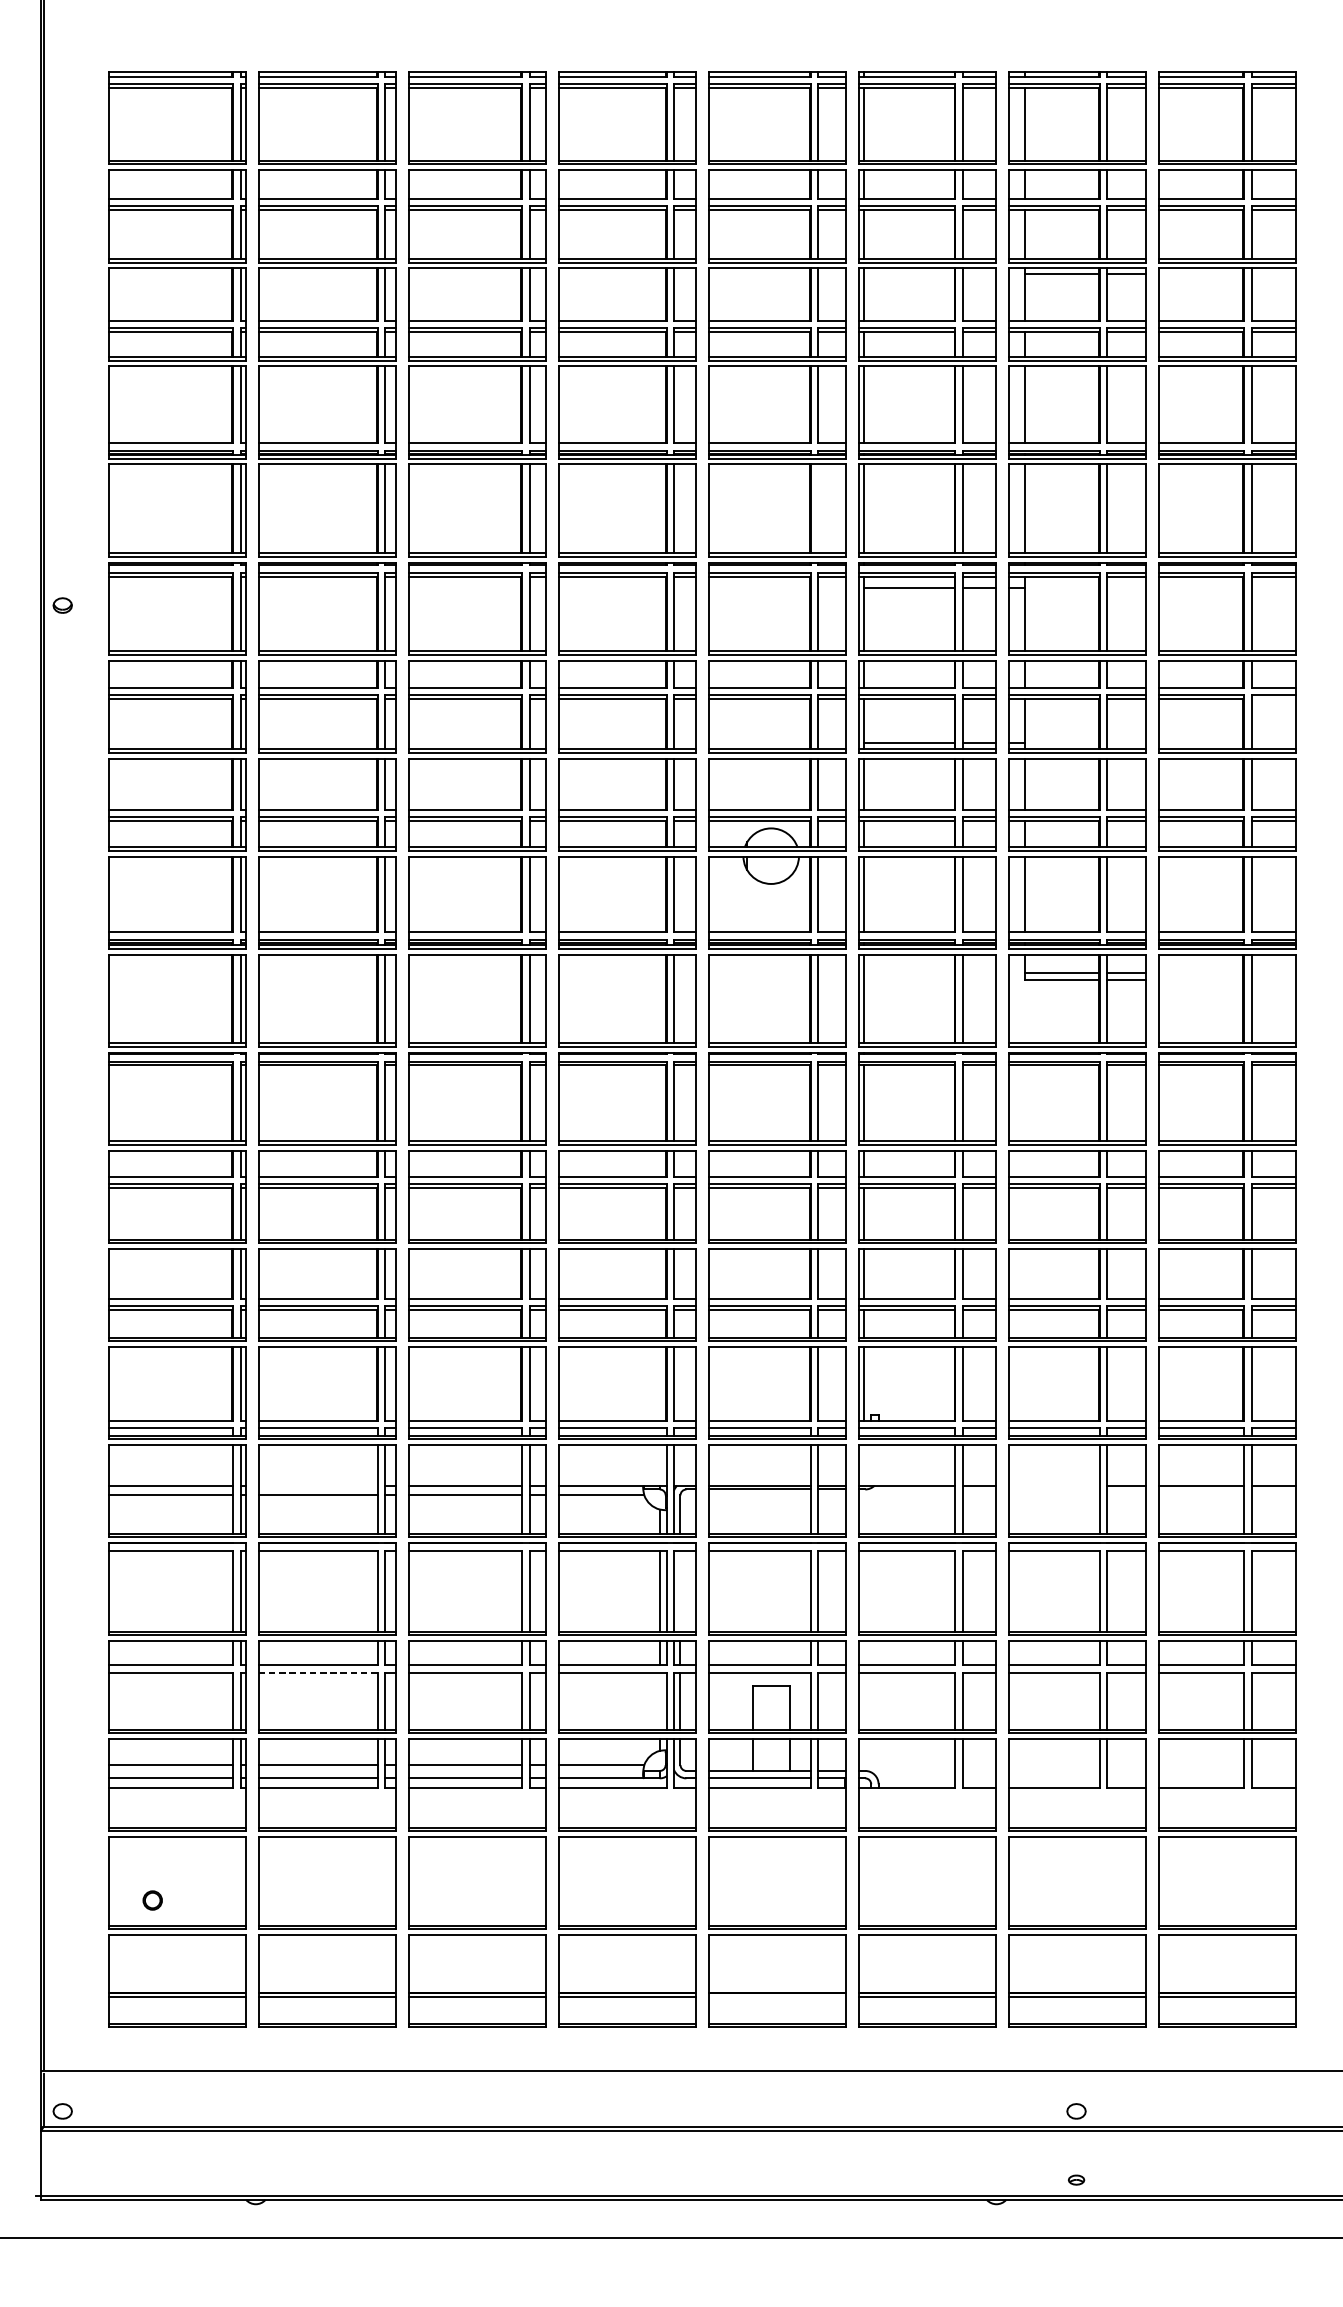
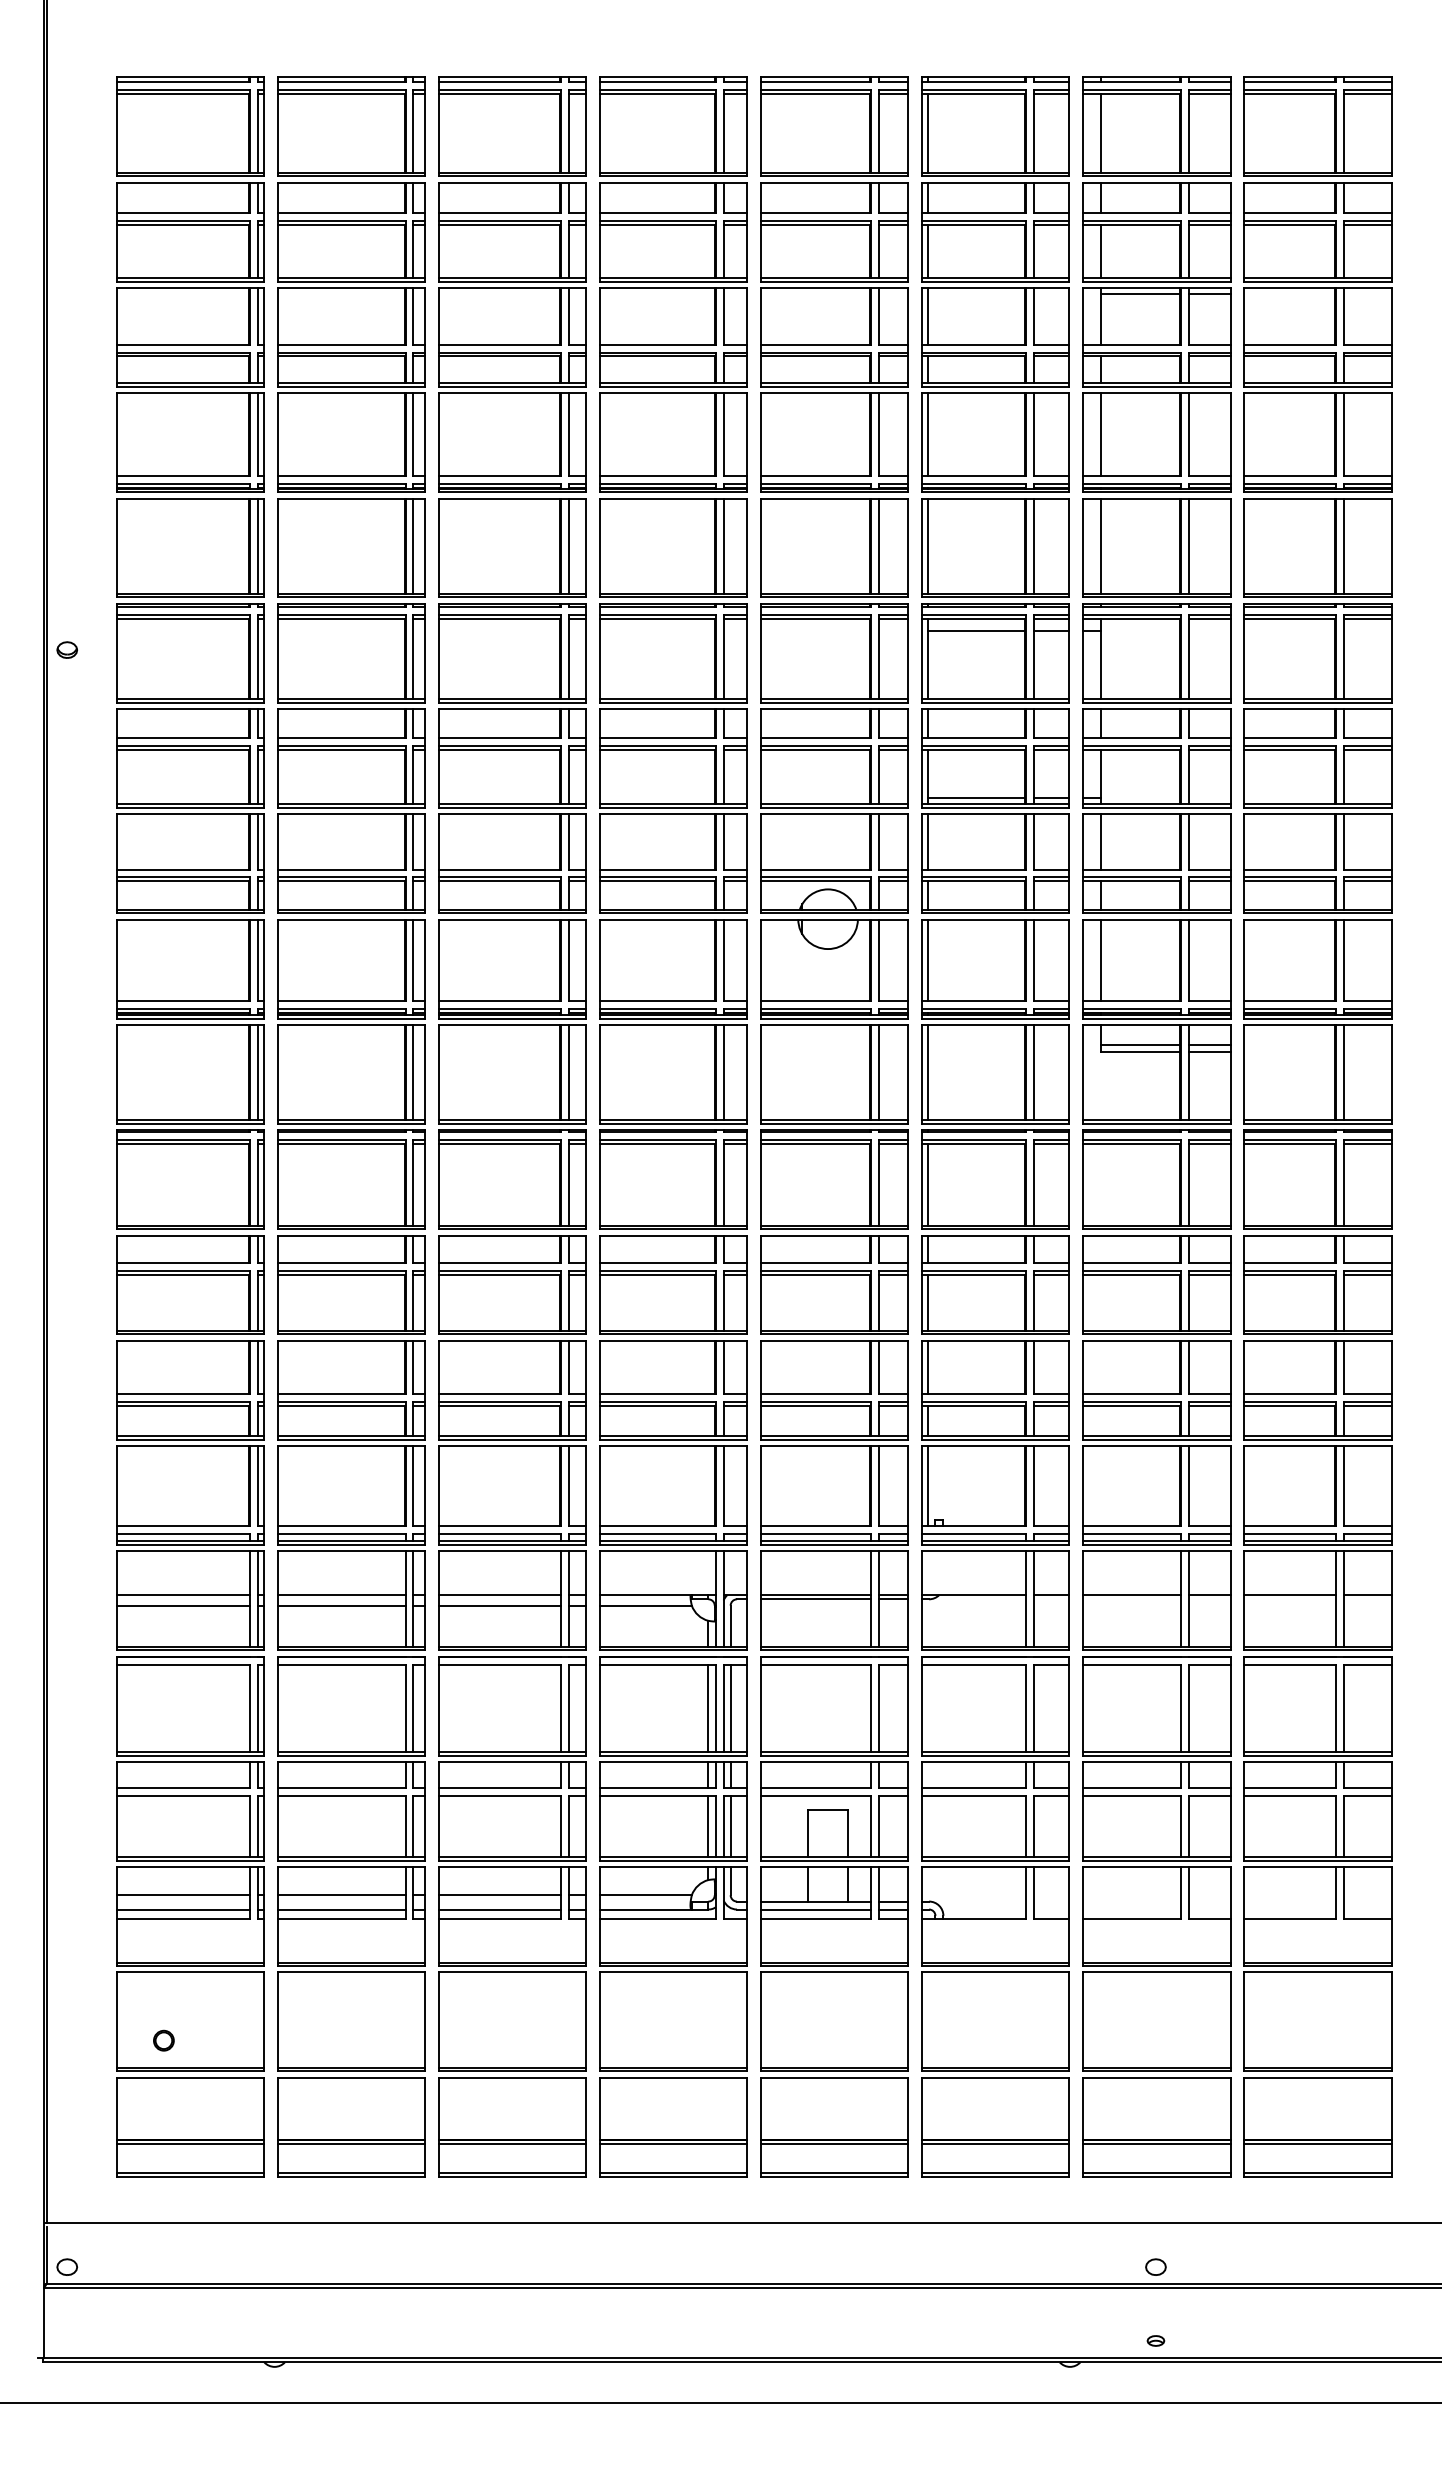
line: (818, 508) -> (878, 545), added
line: (1273, 699) -> (1367, 750), added
line: (318, 1485) -> (341, 1595), added
line: (1054, 1485) -> (1132, 1595), added
line: (680, 1590) -> (730, 1707), added
line: (318, 1673) -> (341, 1796), dashed -> solid
line: (659, 1701) -> (708, 1826), added
line: (777, 1997) -> (834, 2144), added

